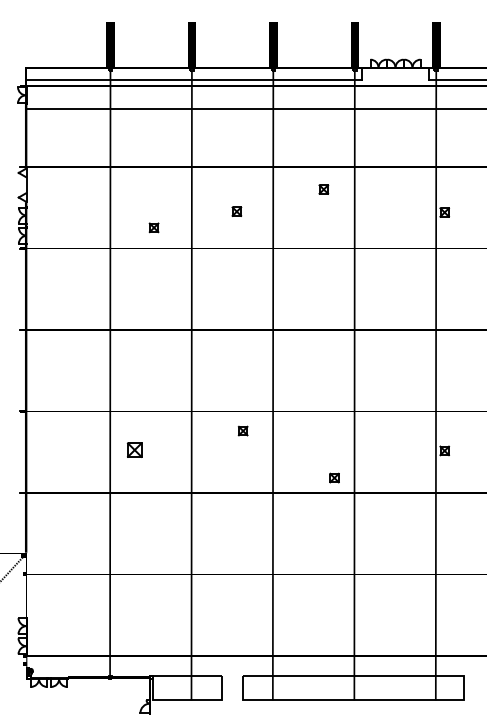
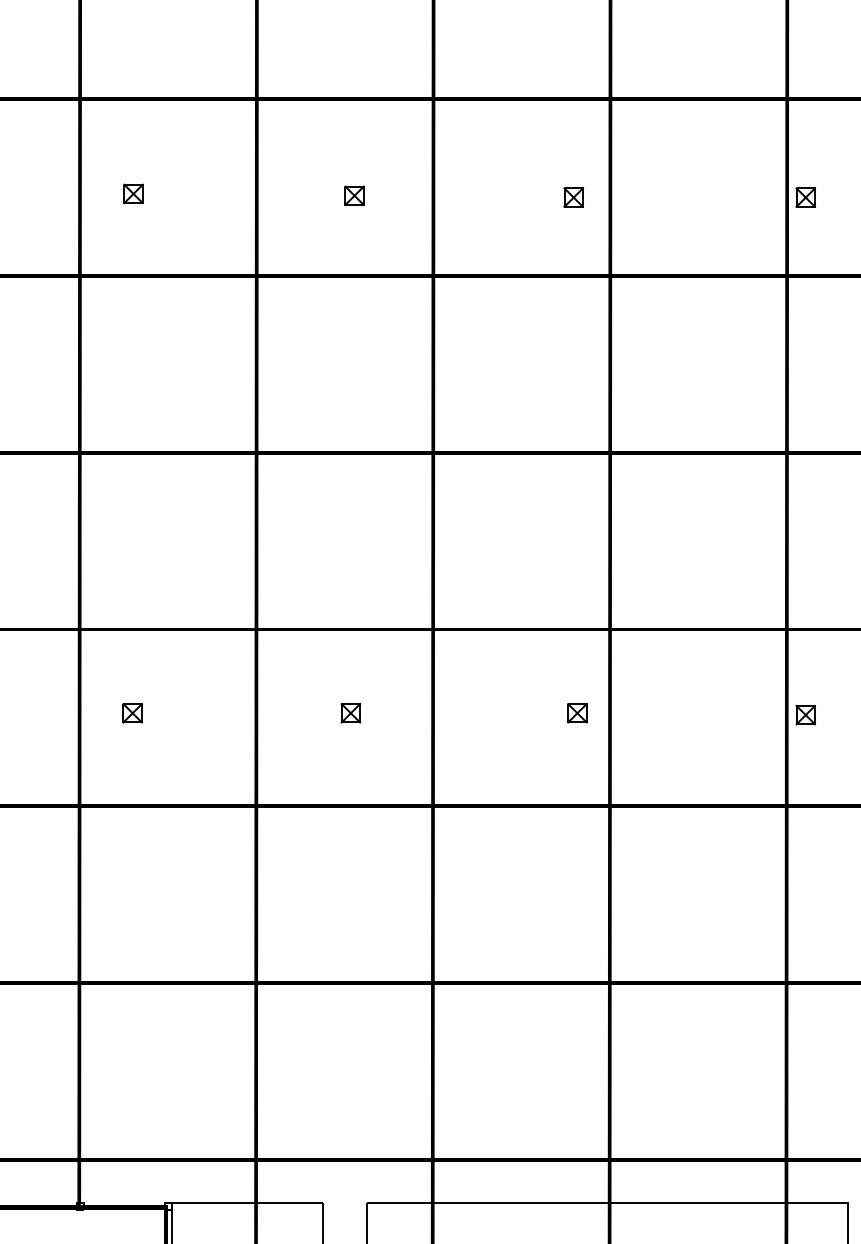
part: (323, 189) -> (572, 197), moved
part: (153, 227) -> (132, 193), moved
part: (242, 430) -> (349, 712), moved
part: (134, 449) -> (132, 712), size x0.62
part: (334, 477) -> (577, 712), moved

